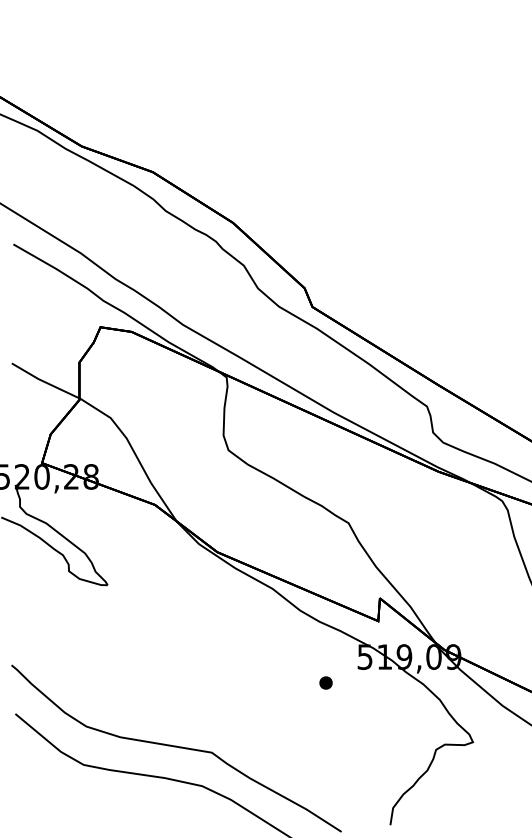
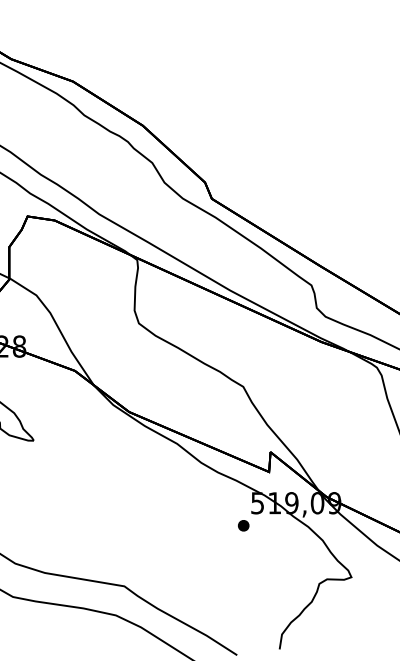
part: (325, 682) -> (243, 525), moved

